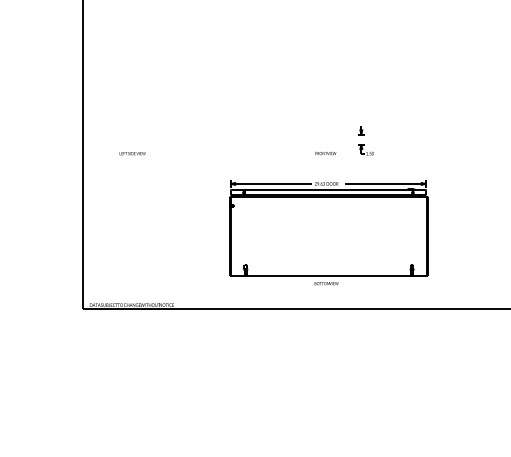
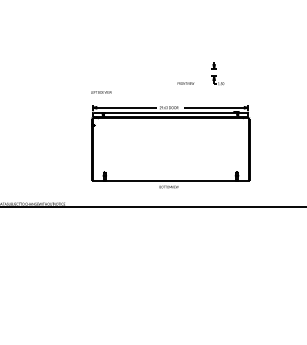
text: (132, 153) -> (101, 92), moved
part: (328, 232) -> (170, 146), moved

